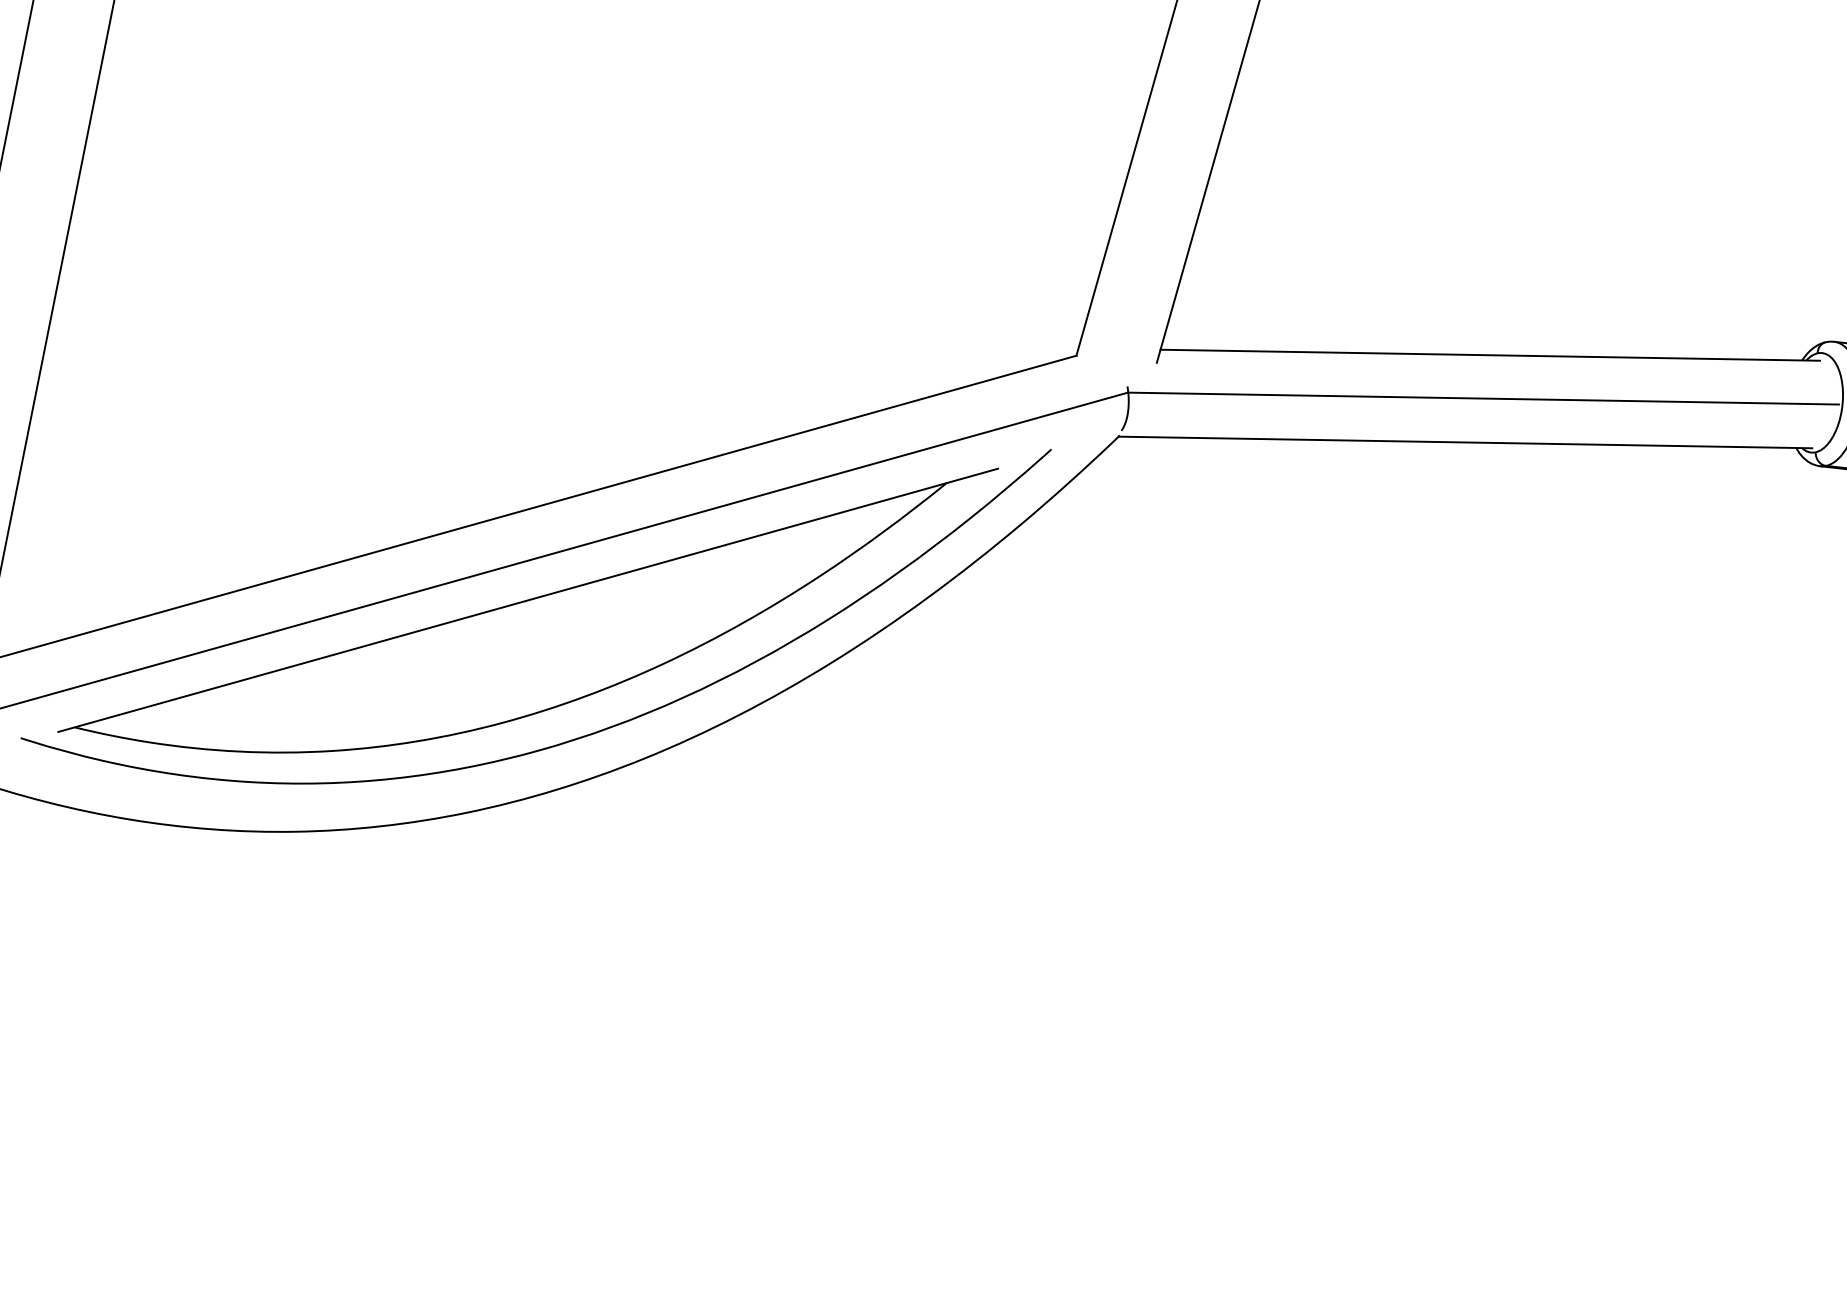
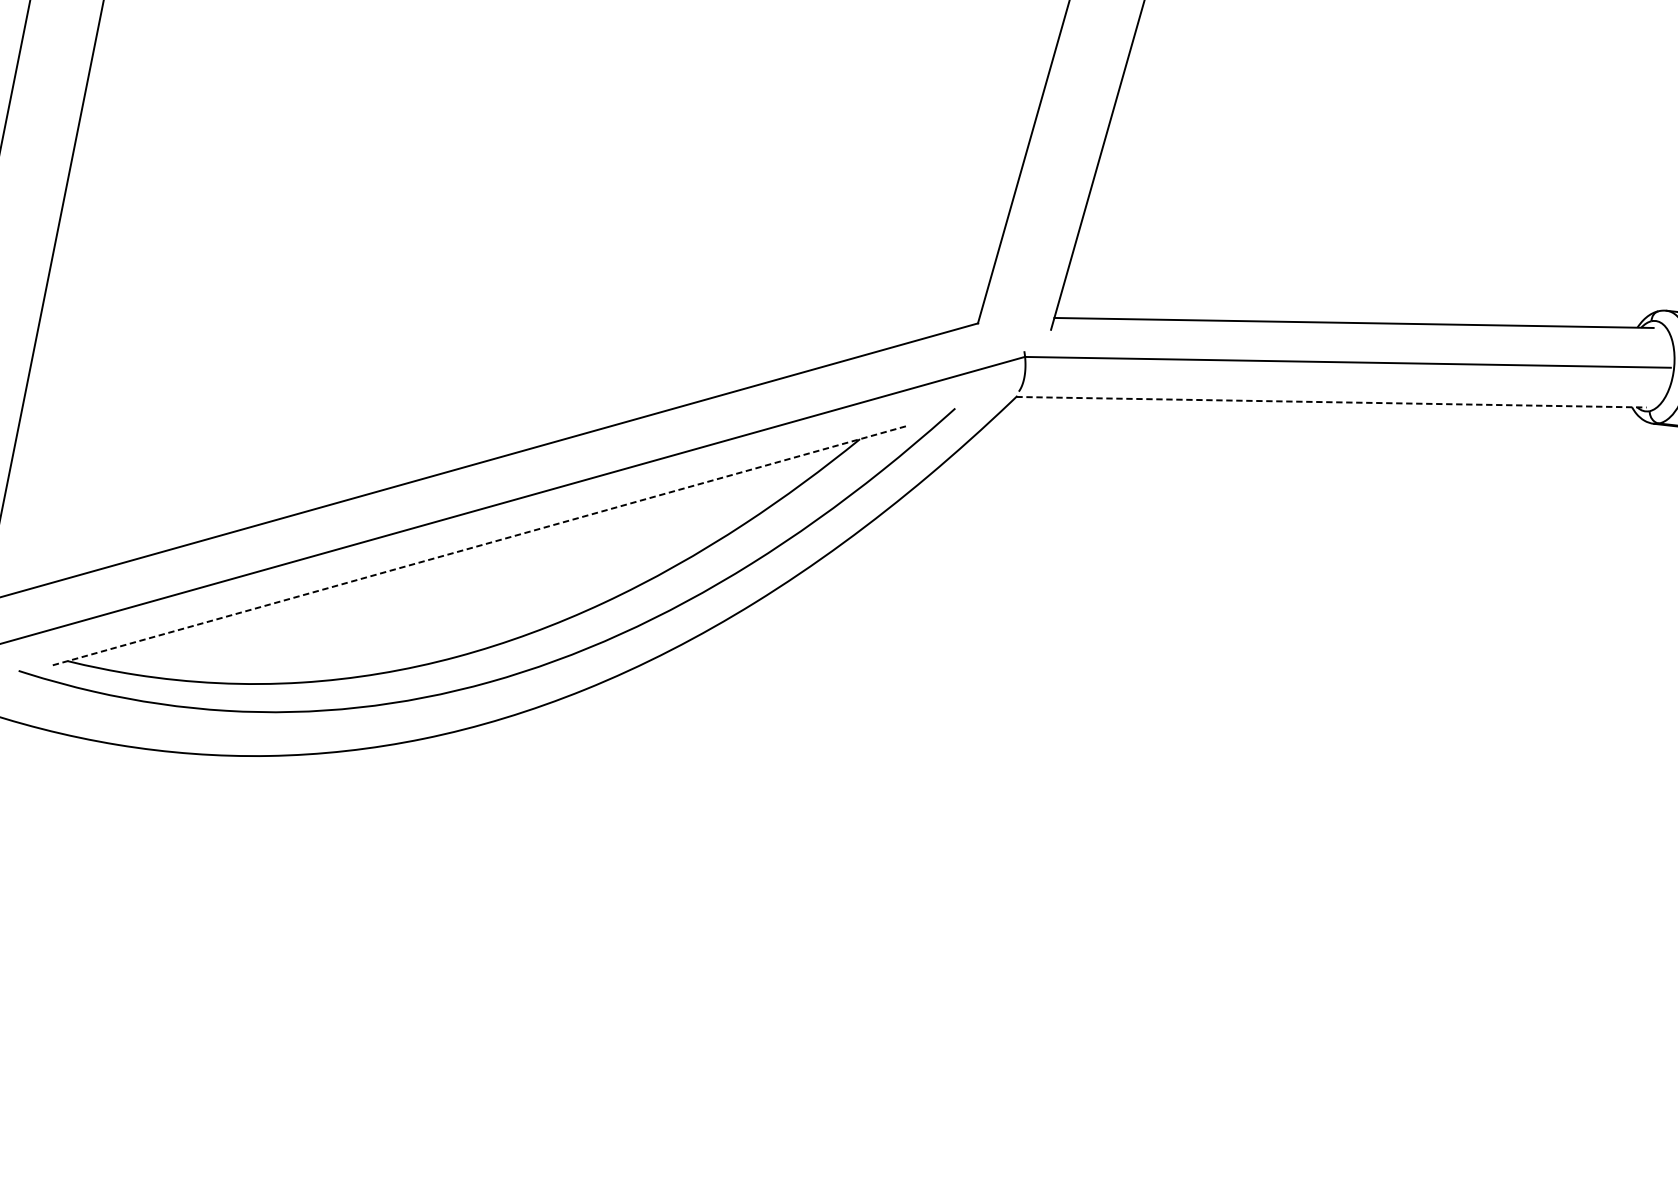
line: (1465, 442) -> (1331, 402), solid -> dashed
line: (528, 600) -> (480, 545), solid -> dashed

